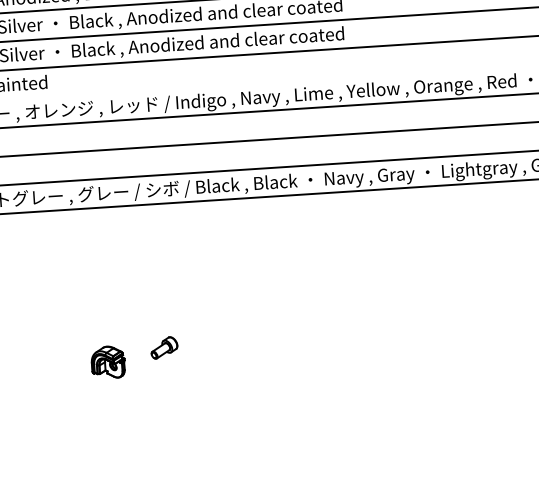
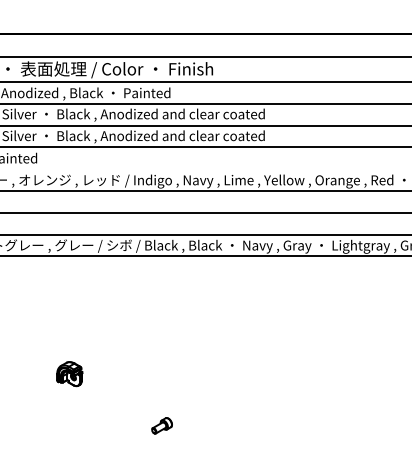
part: (163, 347) -> (161, 425), moved

